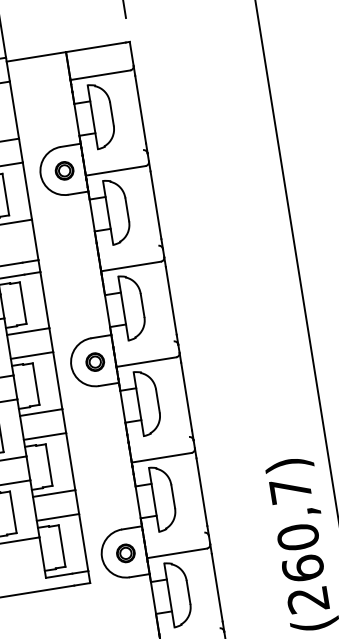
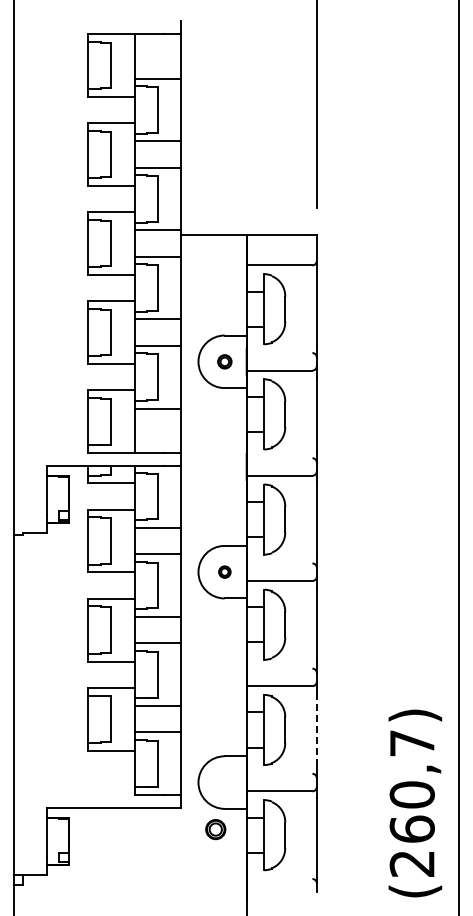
part: (64, 170) -> (224, 361), size x0.7
part: (94, 361) -> (224, 571), size x0.6
line: (201, 492) -> (316, 730), solid -> dashed
part: (125, 553) -> (215, 829), moved

